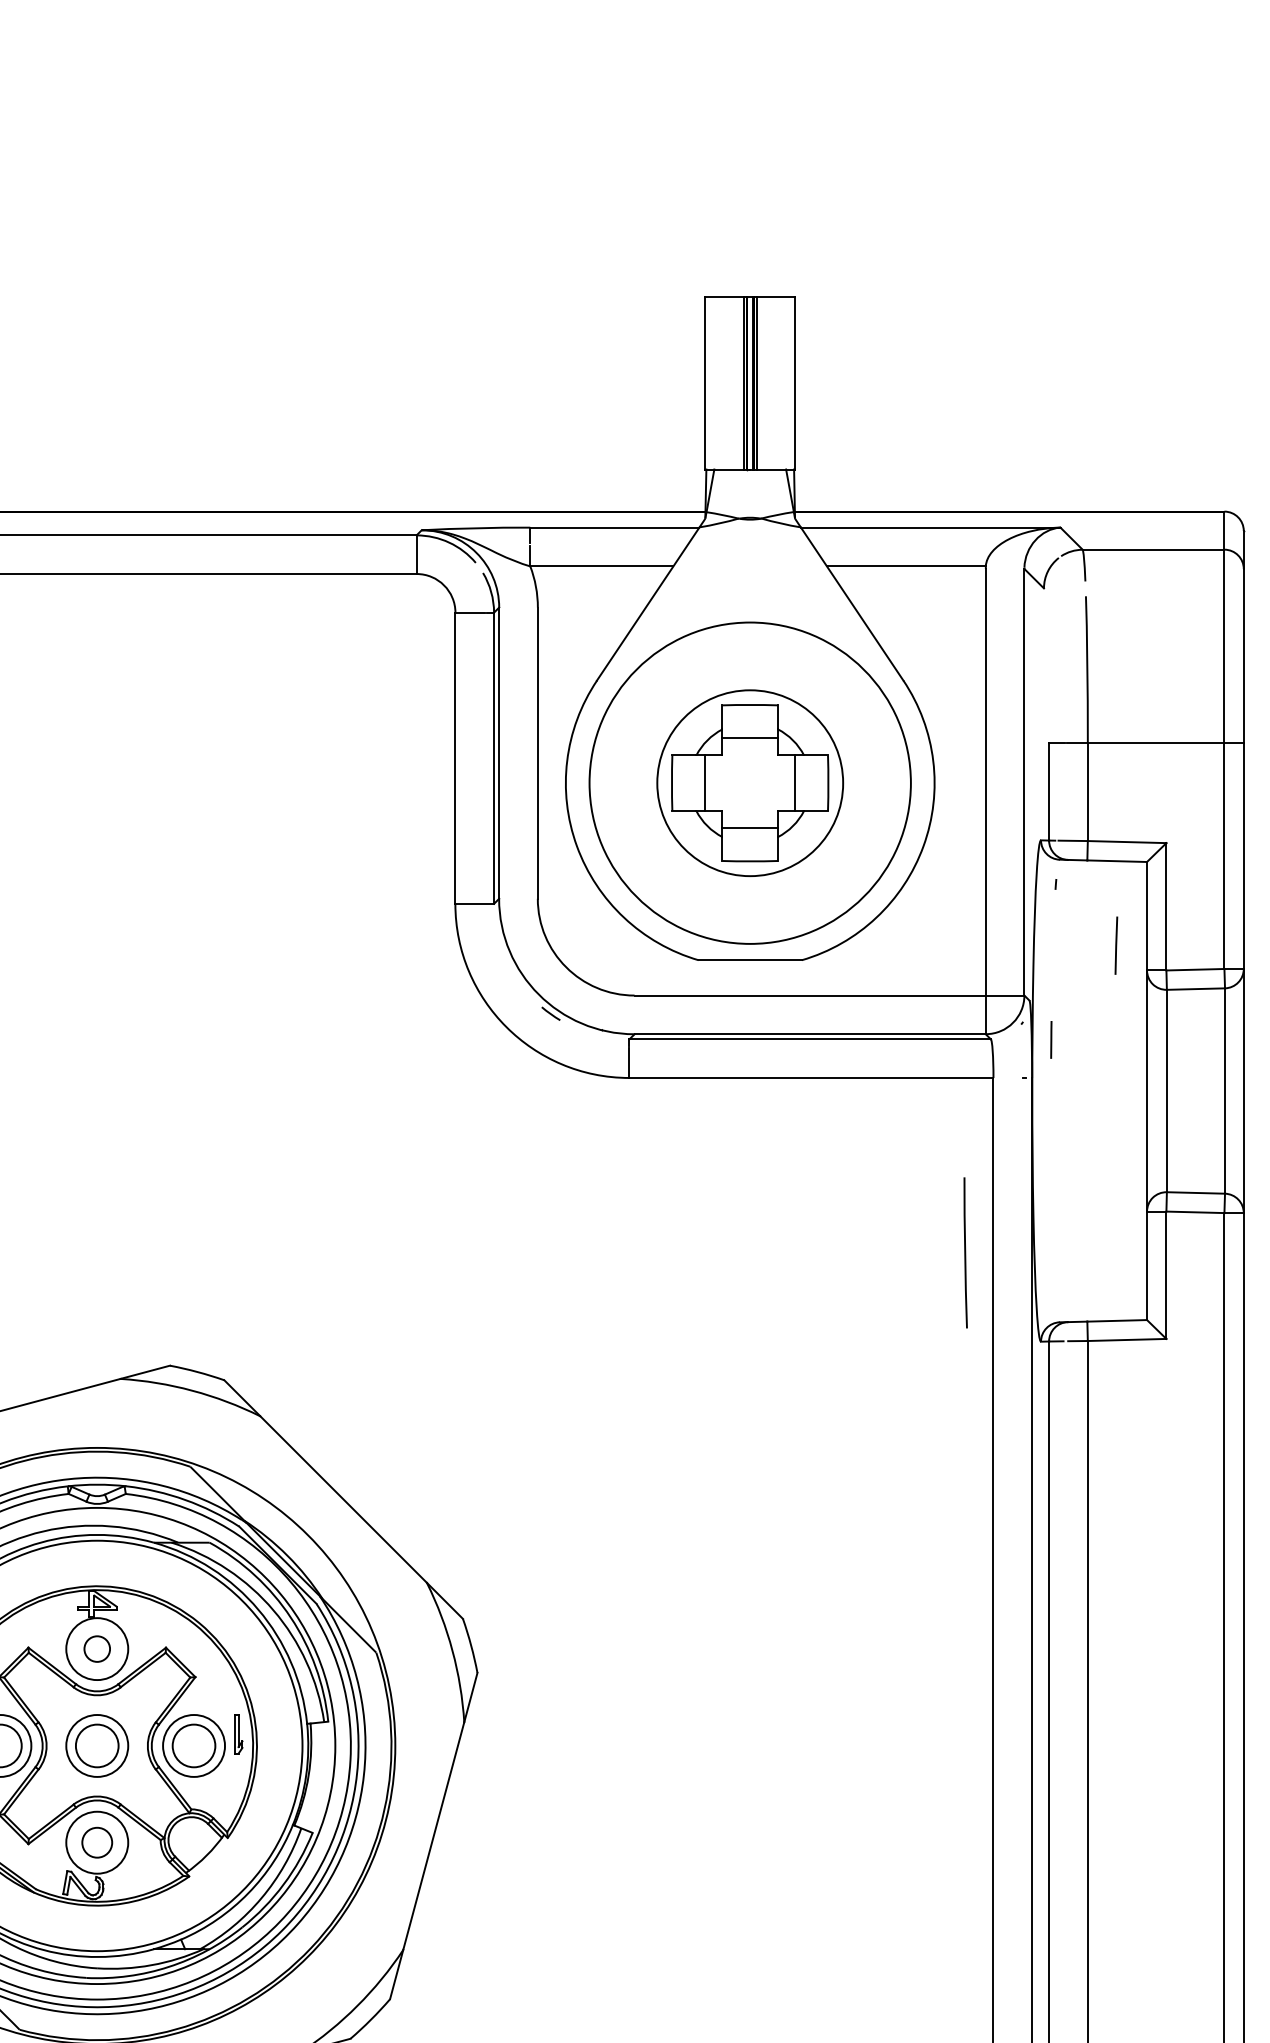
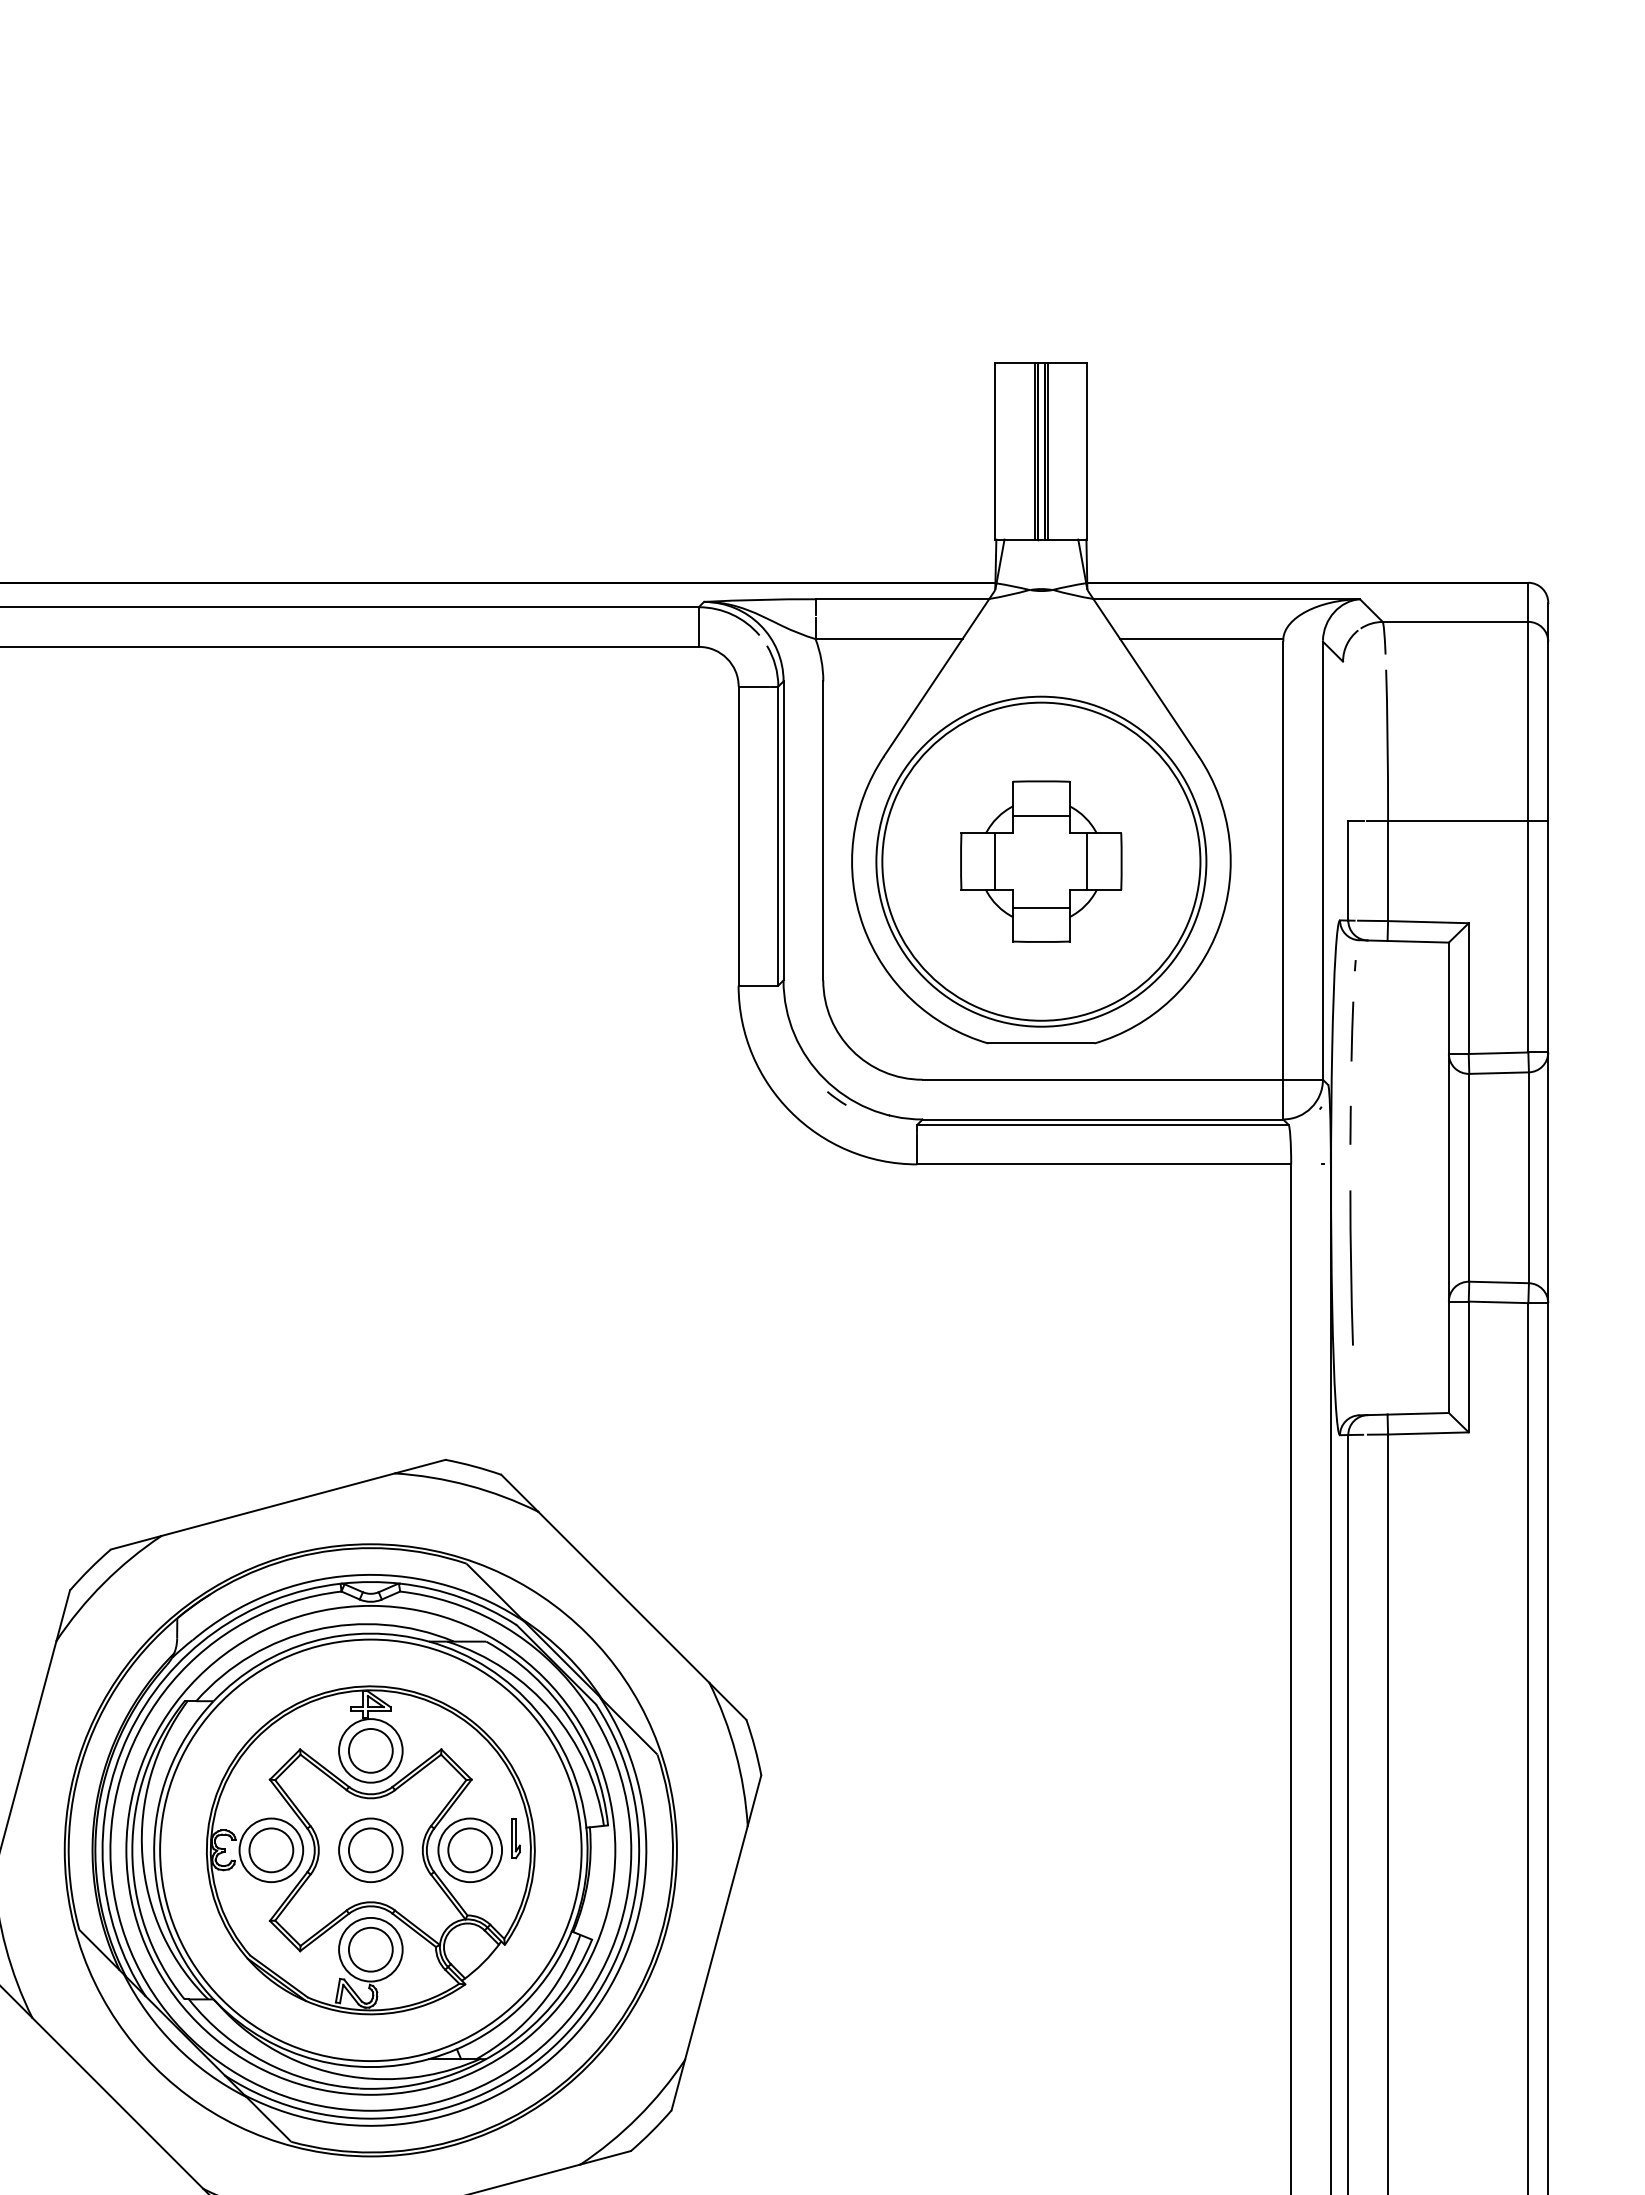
circle: (750, 783) -> (1041, 861), size x1.67
line: (1116, 945) -> (1352, 1031), moved
line: (965, 1252) -> (1351, 1267), moved
circle: (96, 1648) -> (370, 1750), size x1.67
circle: (96, 1842) -> (370, 1949), size x1.43

